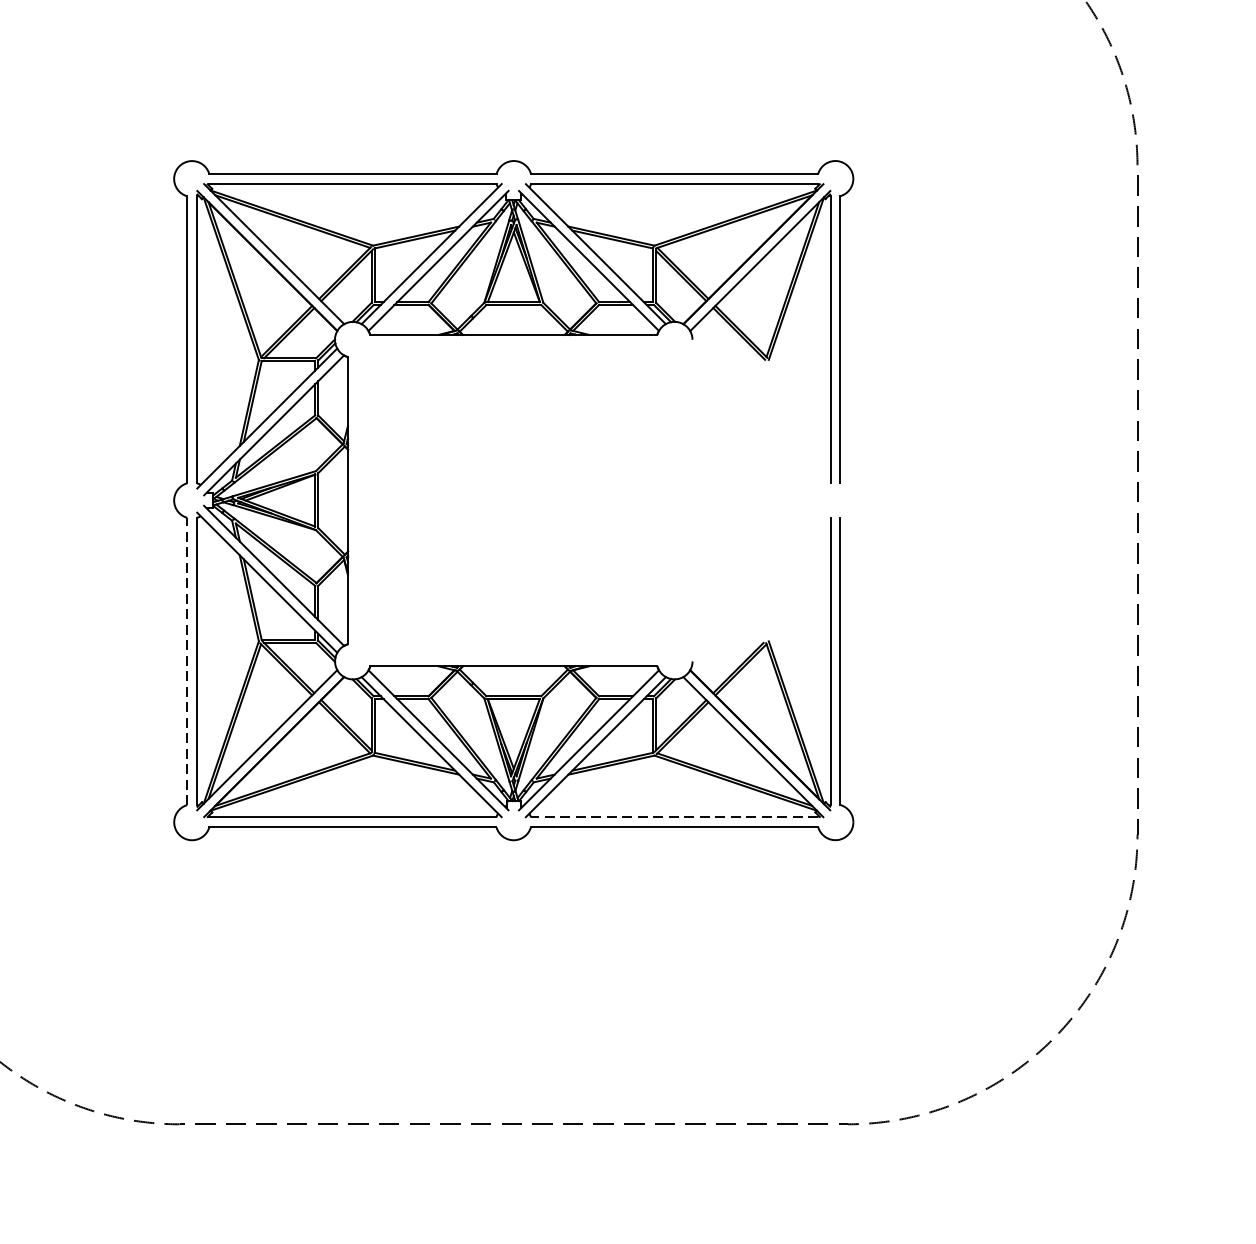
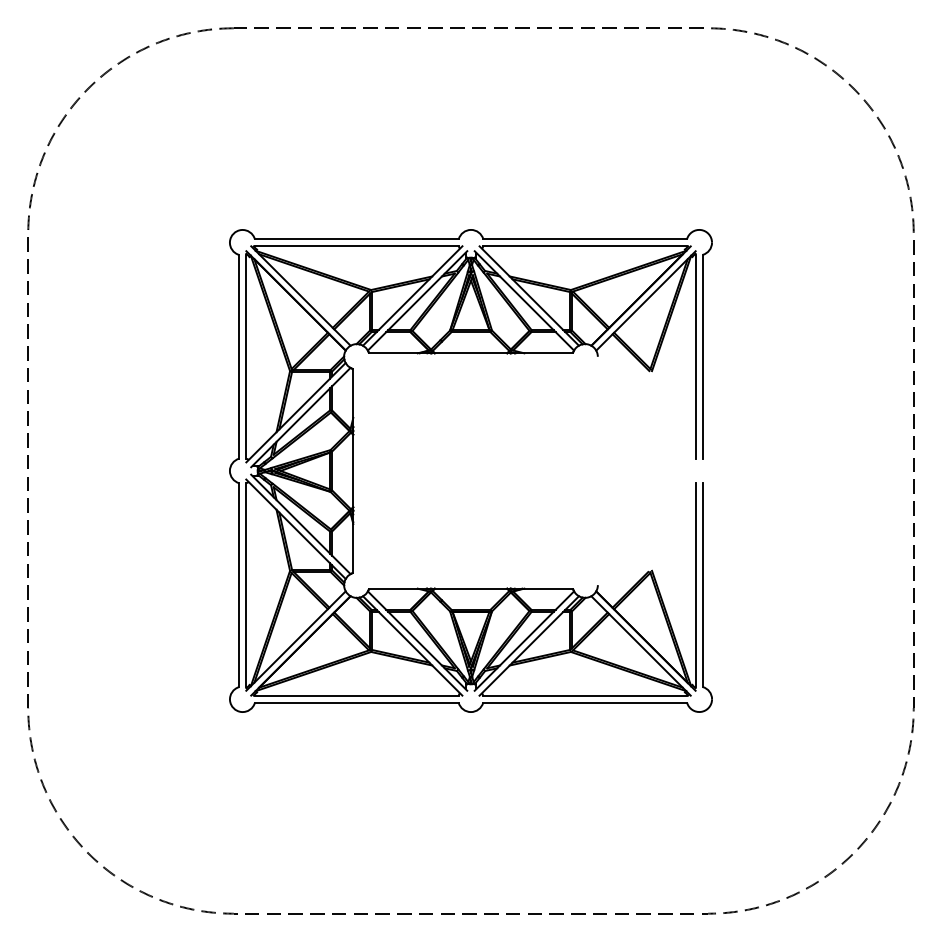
line: (187, 661) -> (239, 585), dashed -> solid
line: (675, 816) -> (585, 695), dashed -> solid

